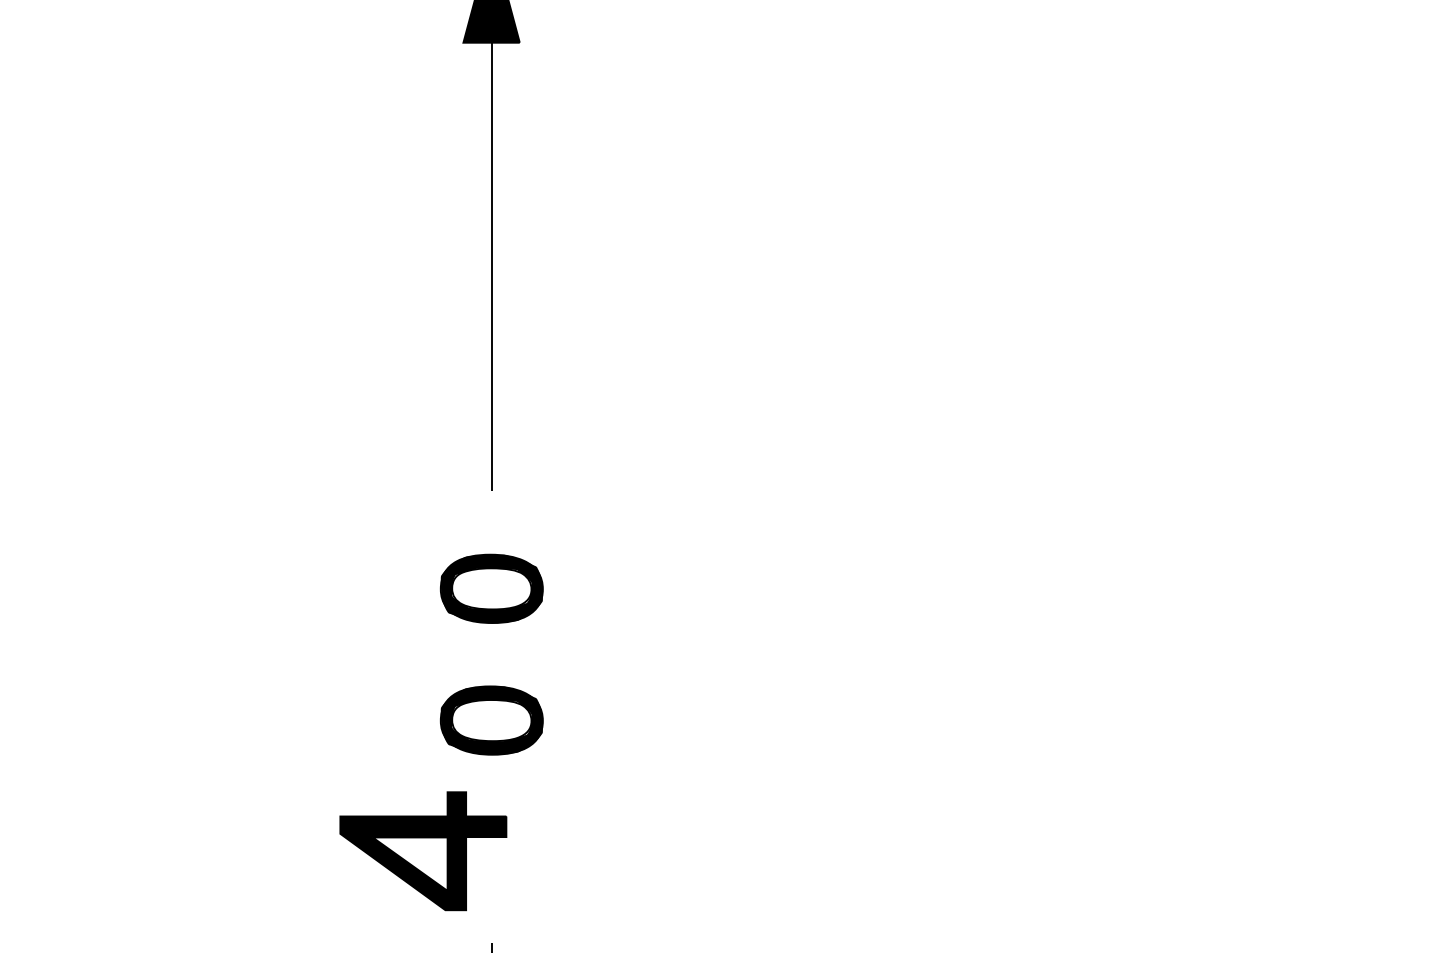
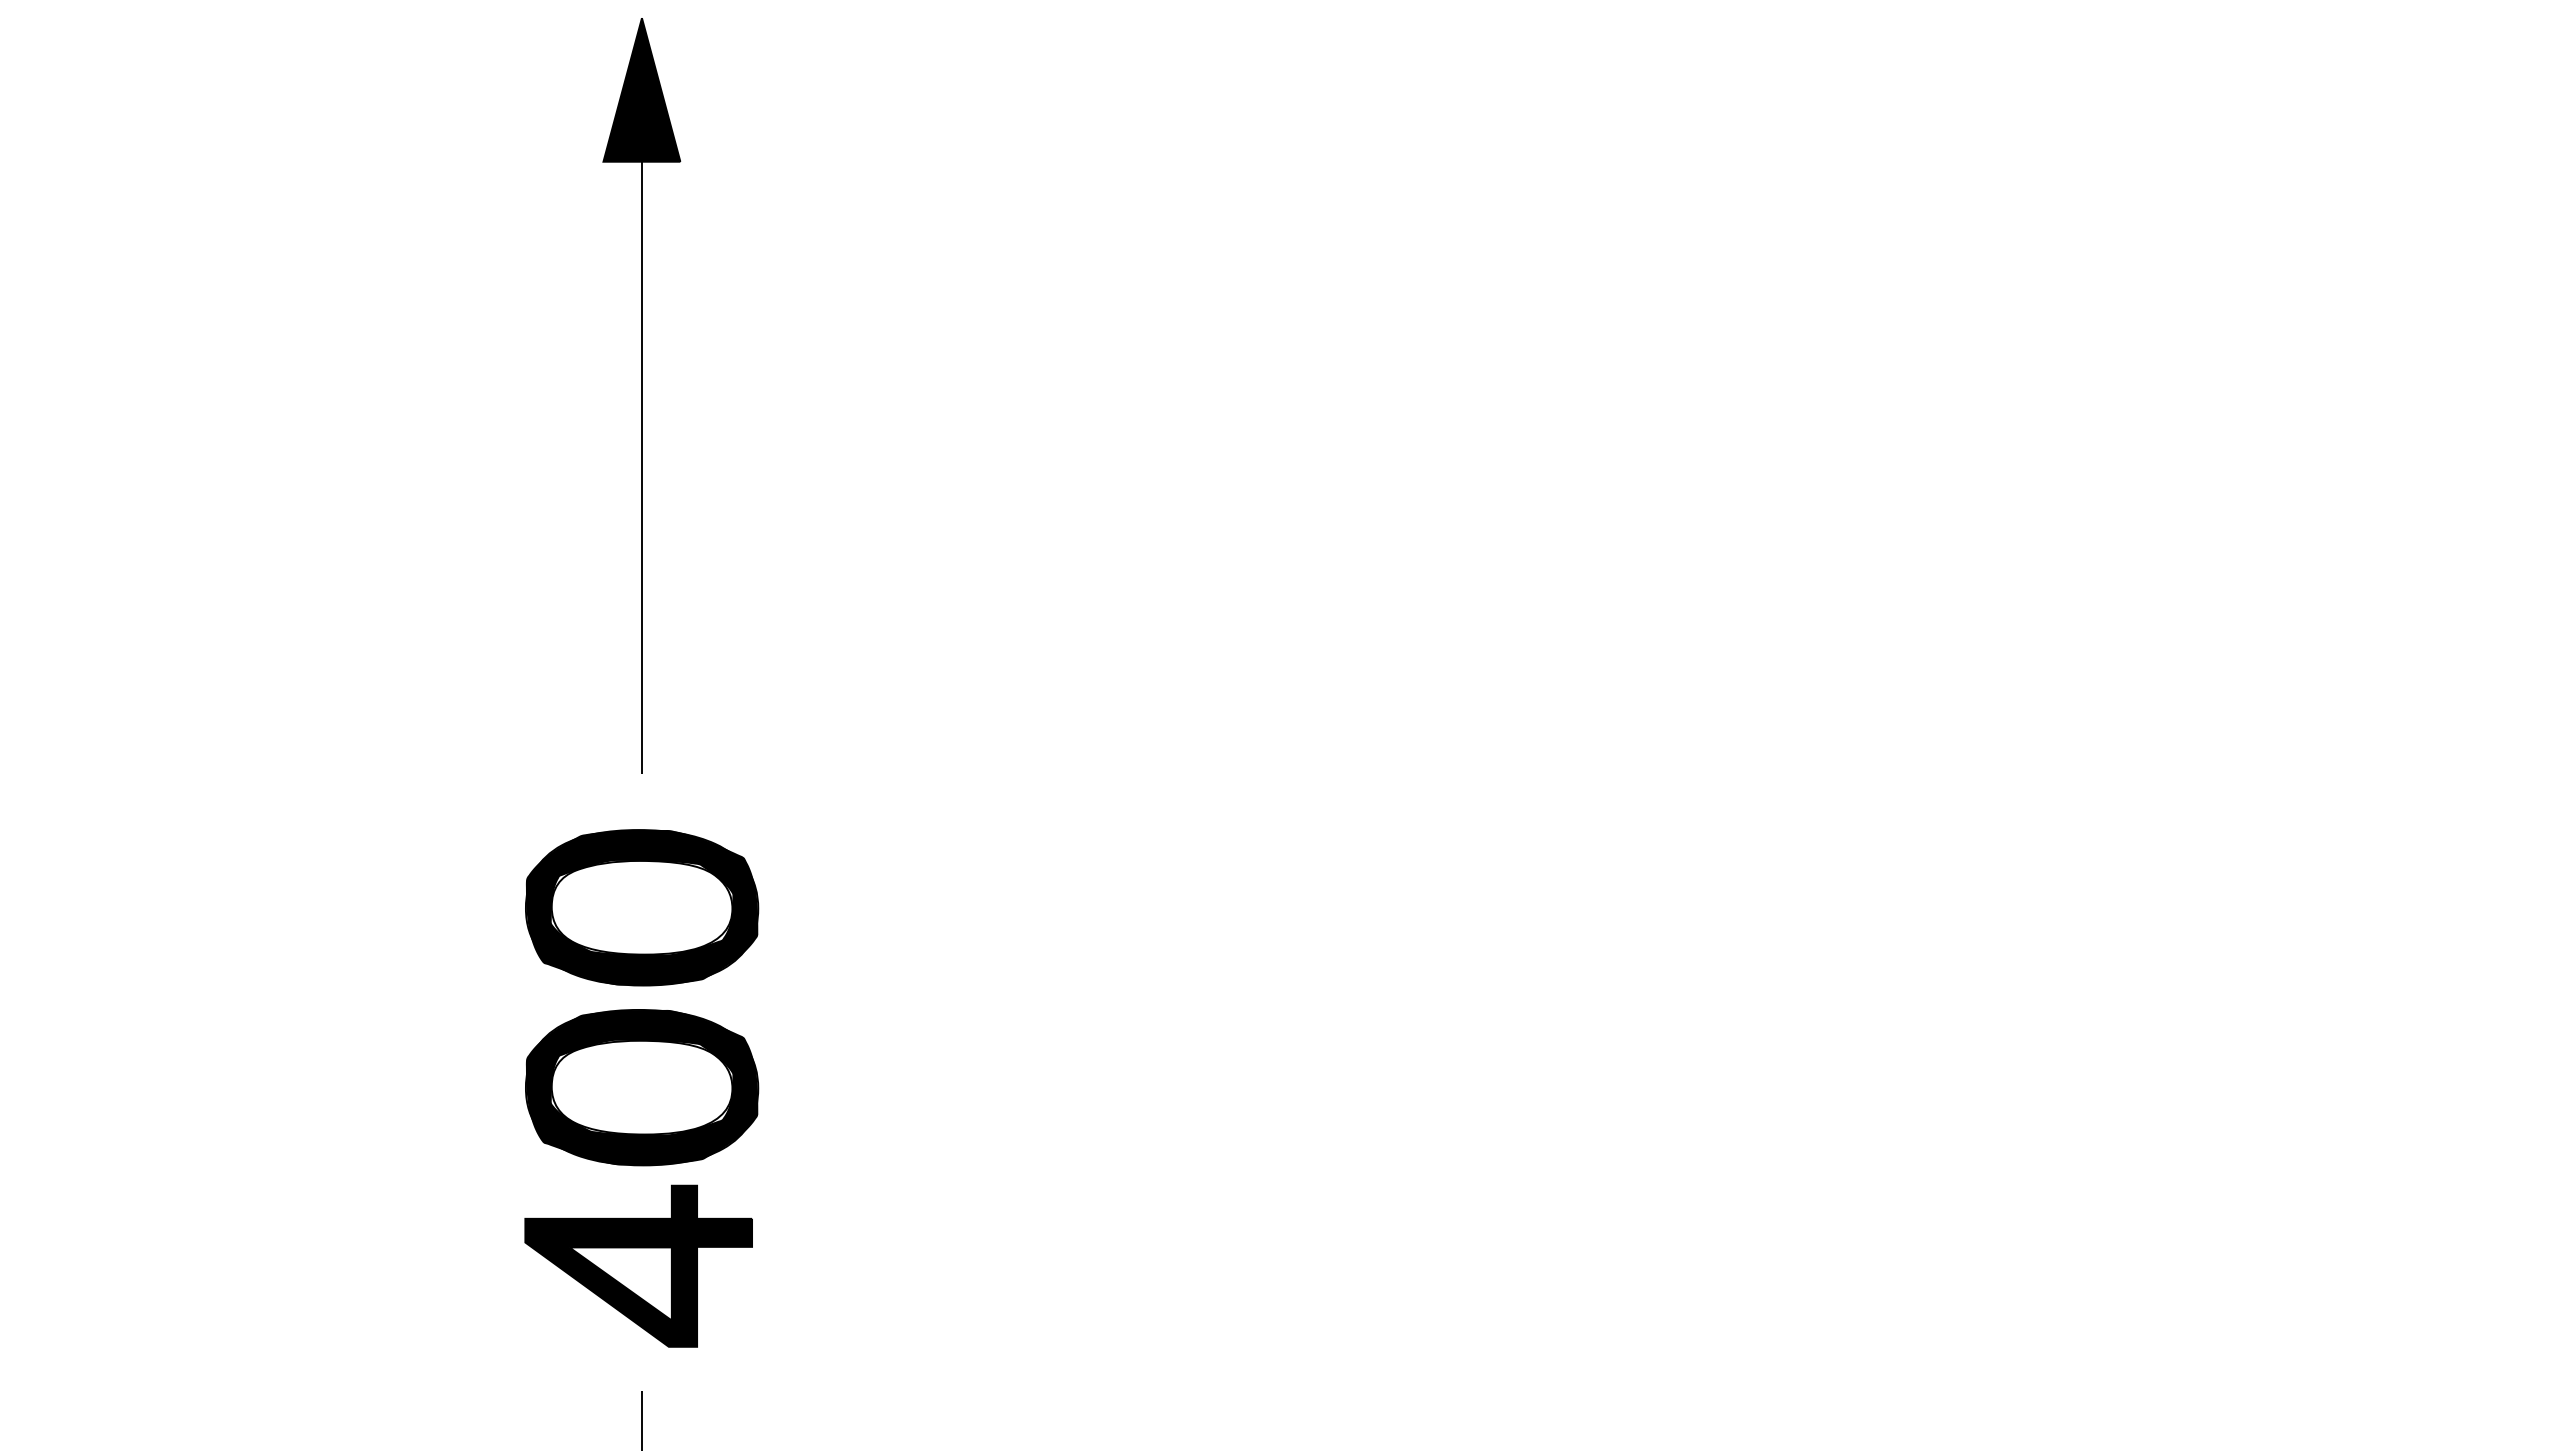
part: (492, 588) -> (642, 907), size x1.67
part: (492, 720) -> (642, 1087), size x1.67
part: (423, 850) -> (638, 1265), moved

